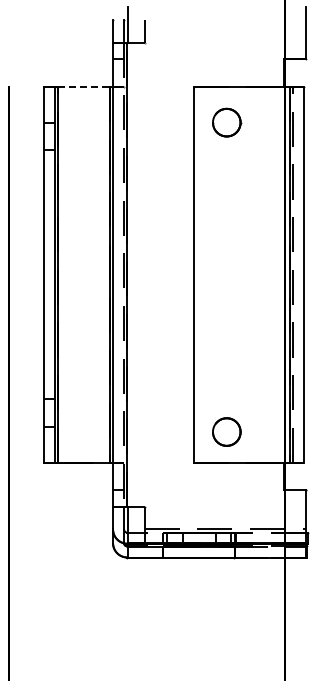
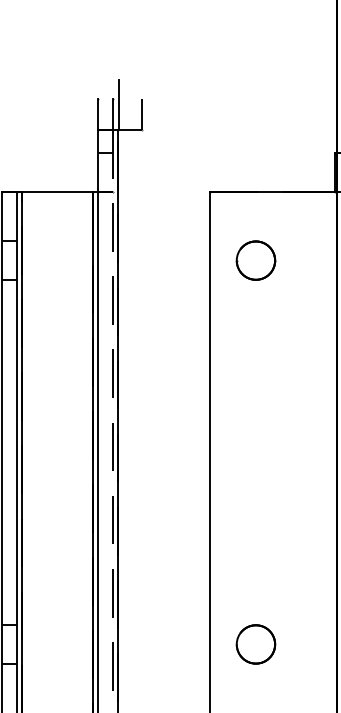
line: (84, 86) -> (58, 190), dashed -> solid
part: (227, 122) -> (256, 260), moved
circle: (226, 431) -> (255, 643), moved

